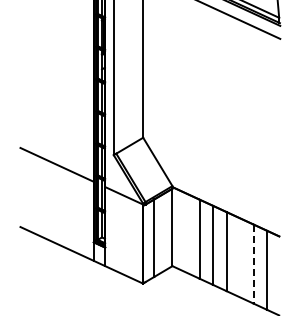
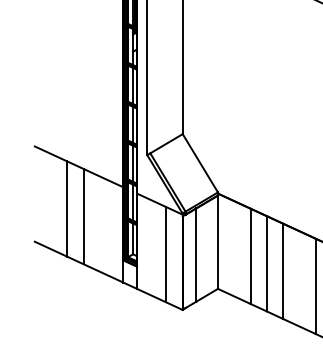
line: (47, 199) -> (67, 208), added
line: (61, 205) -> (84, 215), added
line: (129, 237) -> (166, 254), added
line: (253, 264) -> (315, 286), dashed -> solid

